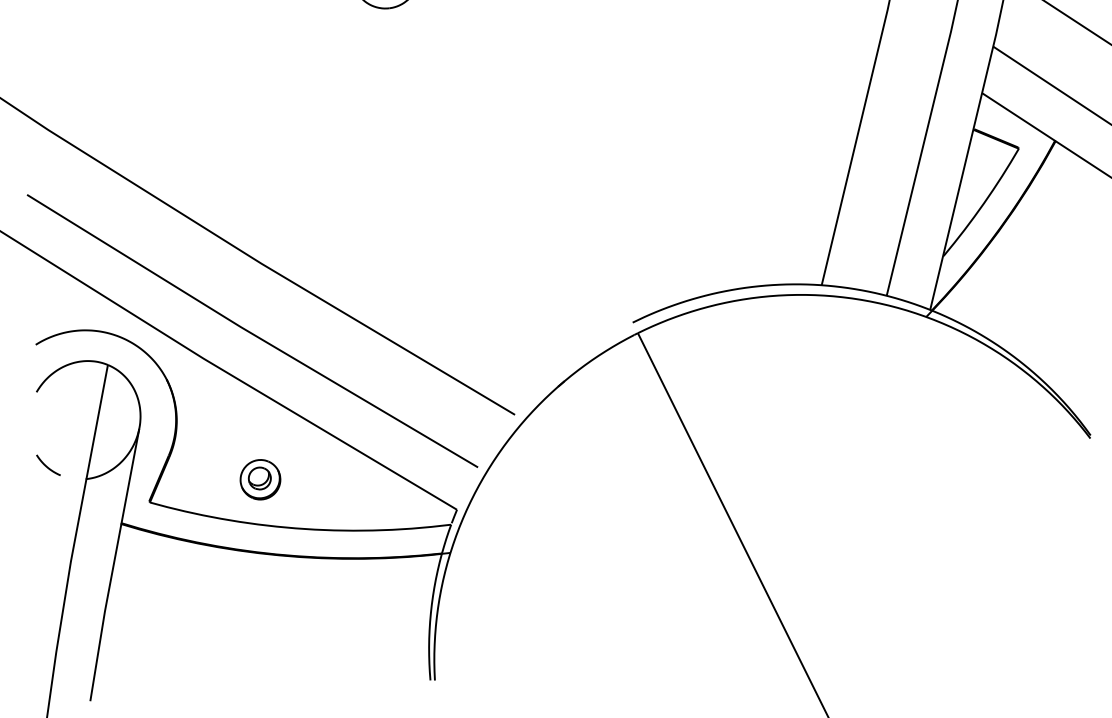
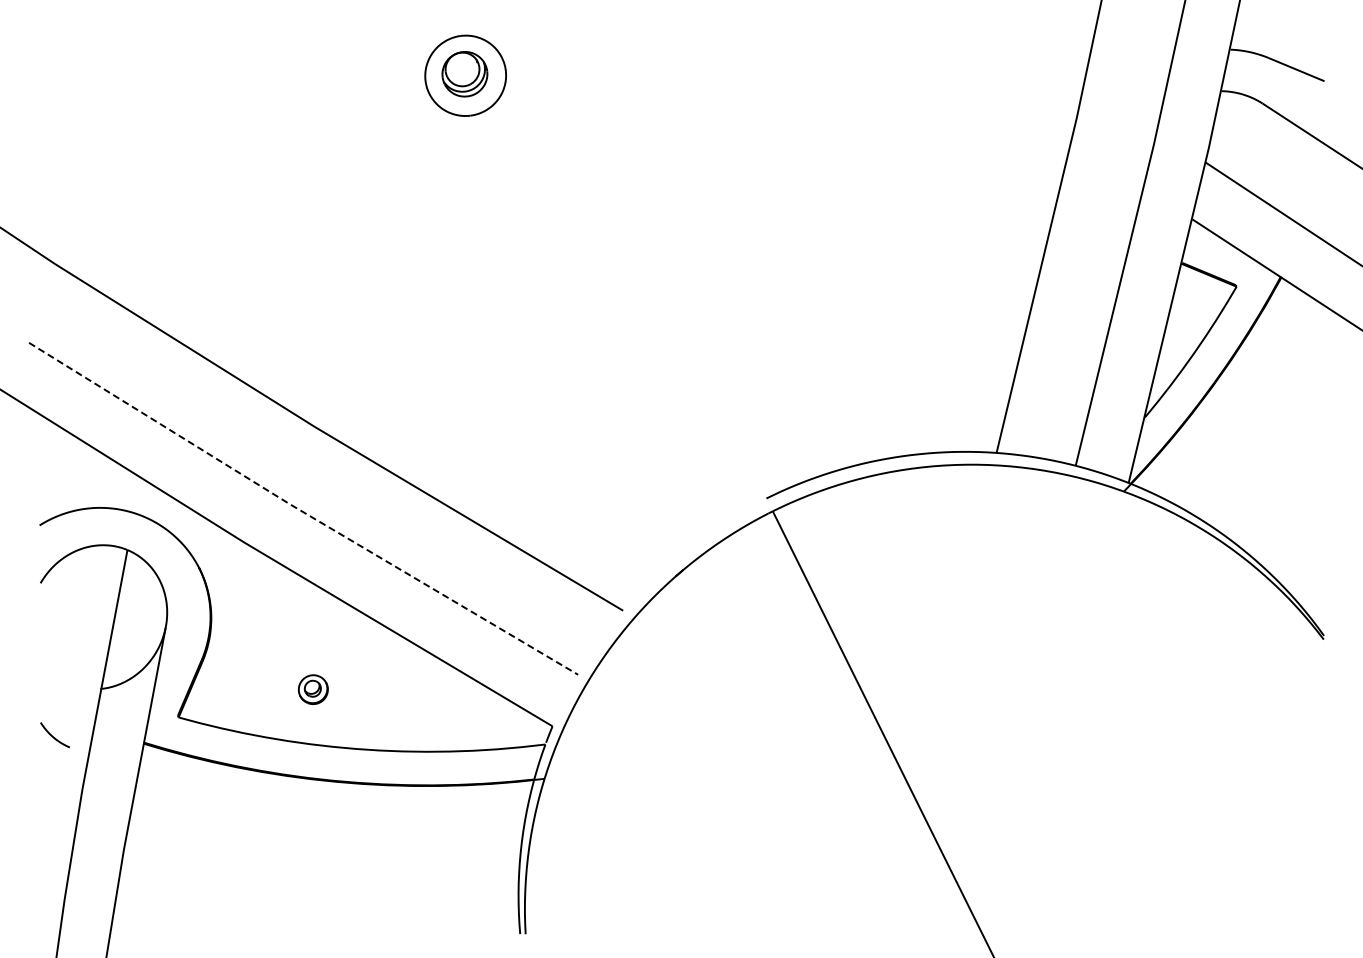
line: (250, 333) -> (301, 511), solid -> dashed
curve: (47, 466) -> (53, 736), moved
part: (260, 479) -> (313, 689), size x0.6

